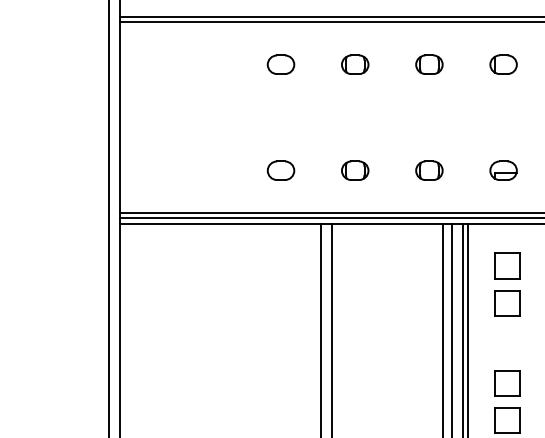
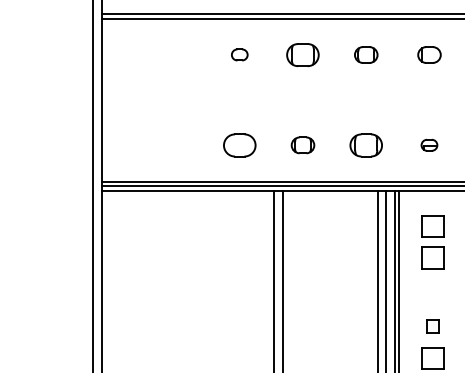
part: (280, 64) -> (239, 54), size x0.7
part: (355, 64) -> (303, 54), size x1.4
part: (280, 170) -> (239, 145), size x1.4
part: (429, 170) -> (366, 145), size x1.4
part: (503, 170) -> (429, 145), size x0.7
part: (507, 383) -> (432, 326), size x0.6

